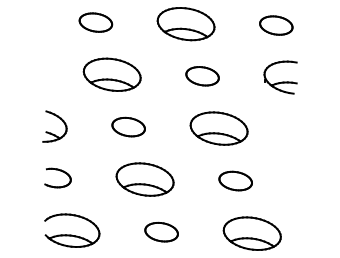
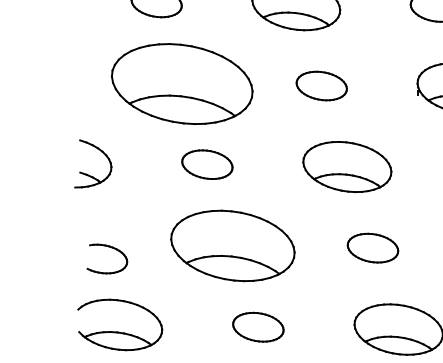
part: (111, 74) -> (180, 83), size x1.6
part: (60, 171) -> (111, 248), moved
part: (144, 179) -> (231, 245), size x1.4

